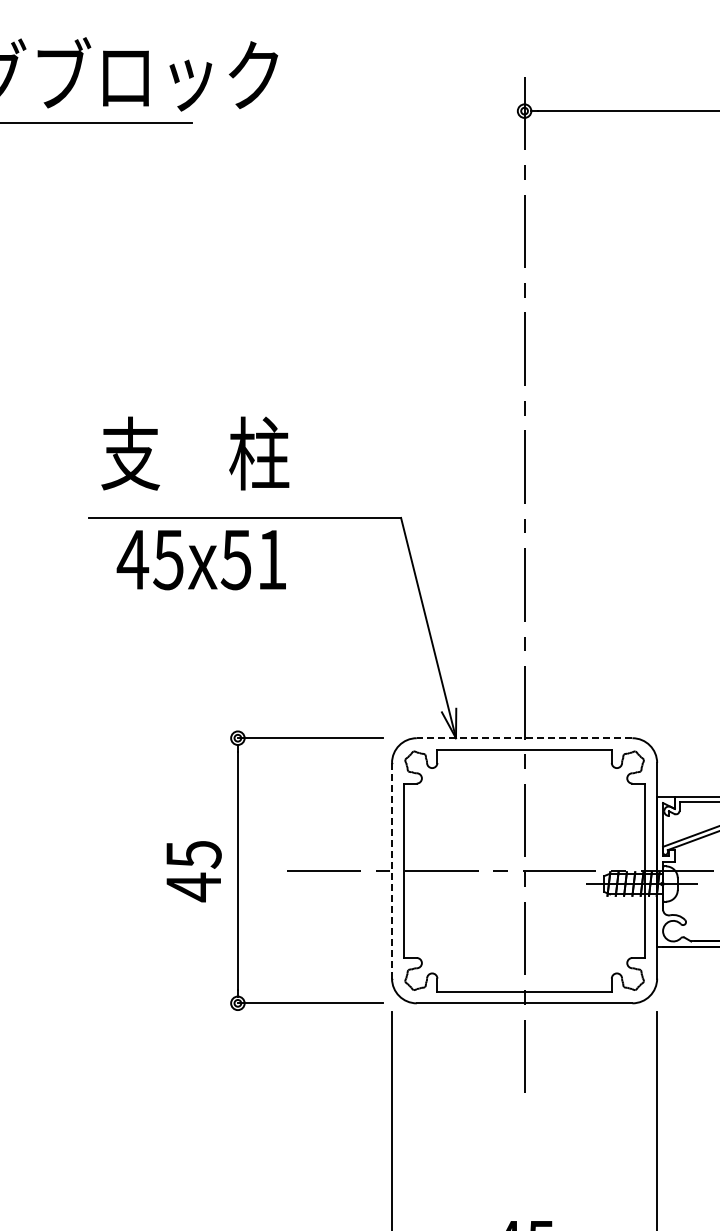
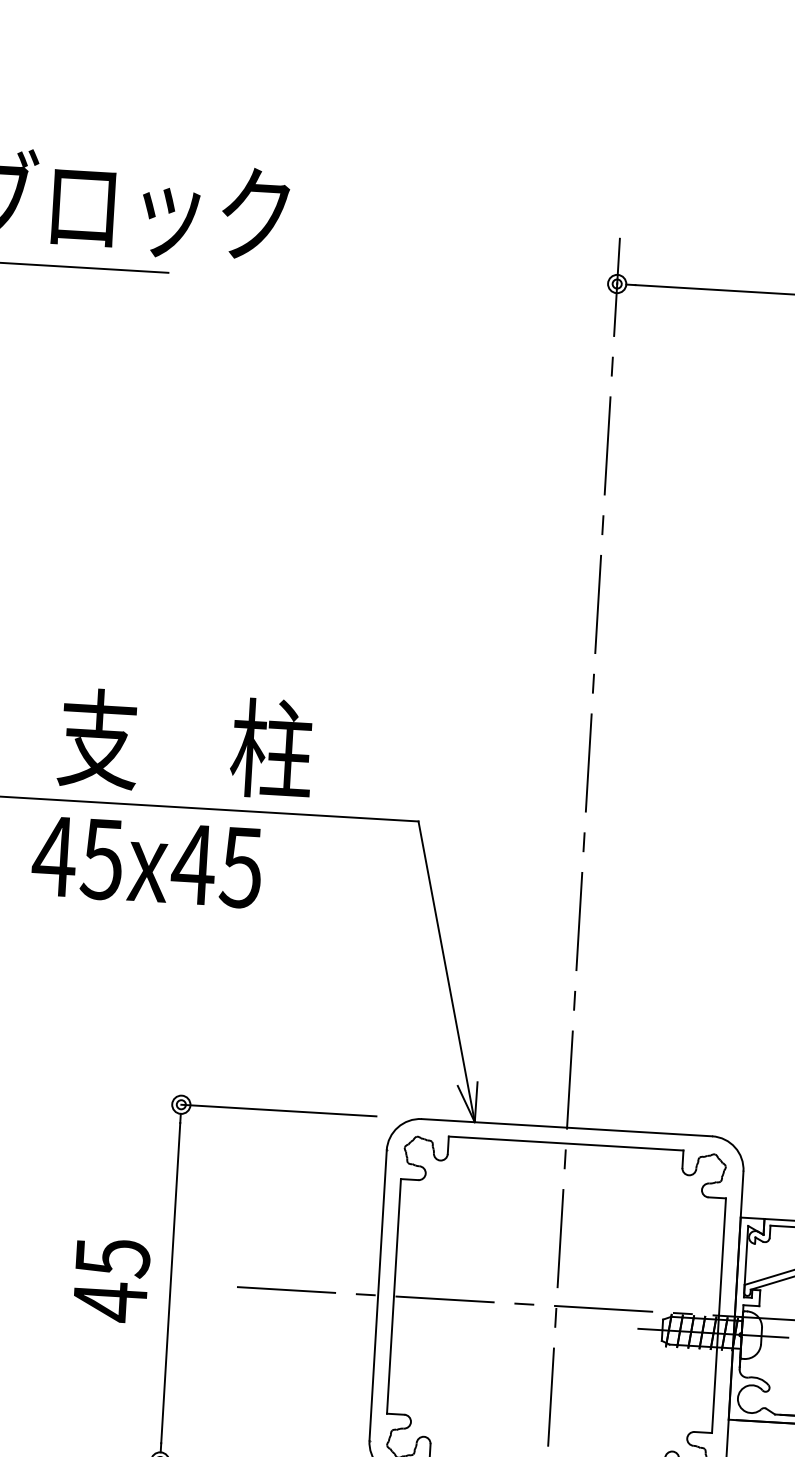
text: (195, 453) -> (186, 743), moved
text: (253, 560) -> (216, 866), 45x51 -> 45x45
line: (524, 738) -> (566, 1128), dashed -> solid
line: (392, 870) -> (378, 1295), dashed -> solid

